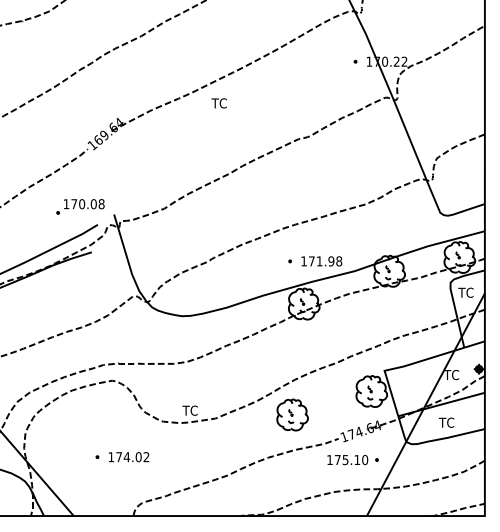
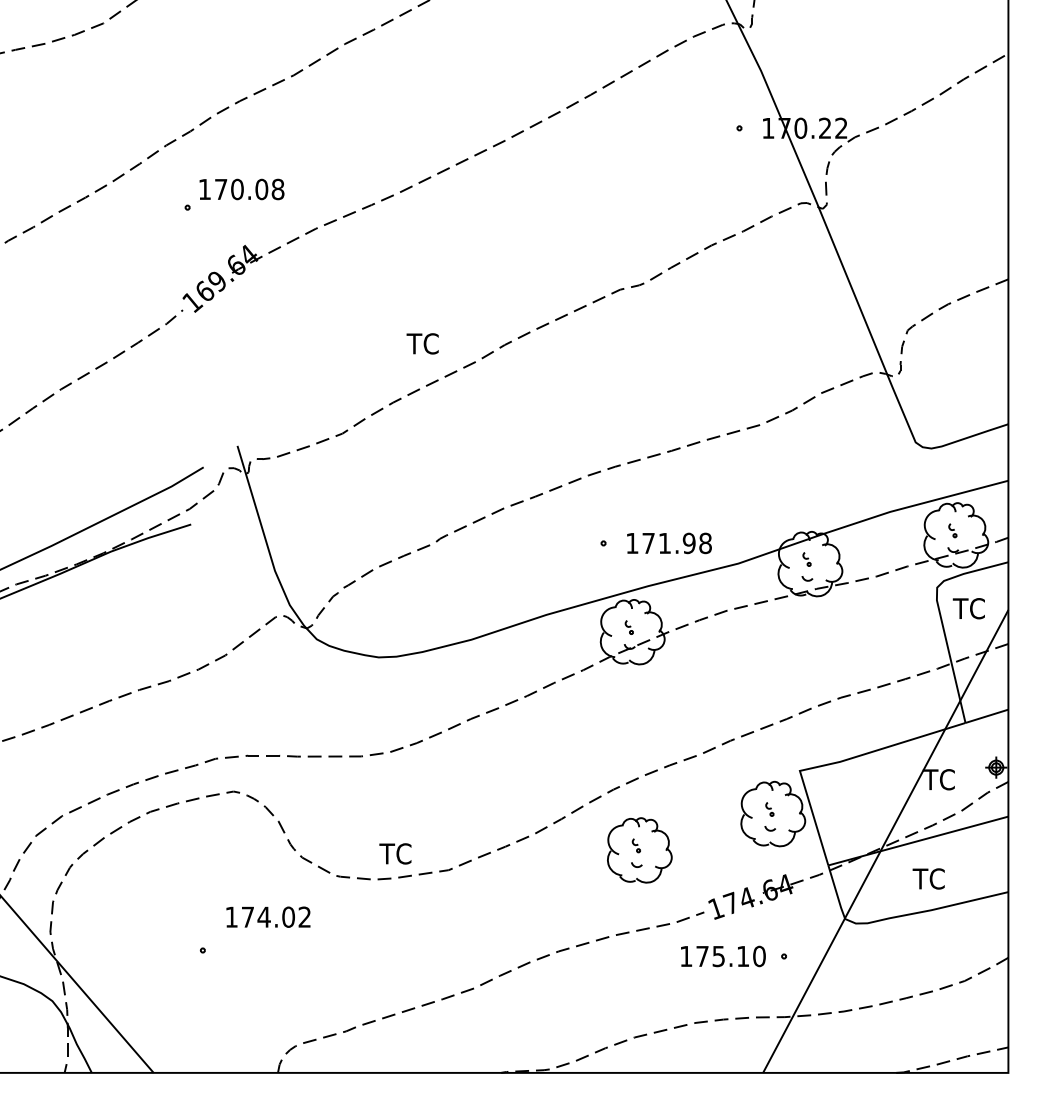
text: (218, 103) -> (421, 344), moved
part: (80, 206) -> (234, 194), moved
part: (292, 414) -> (639, 849), moved
text: (128, 457) -> (267, 917), moved

